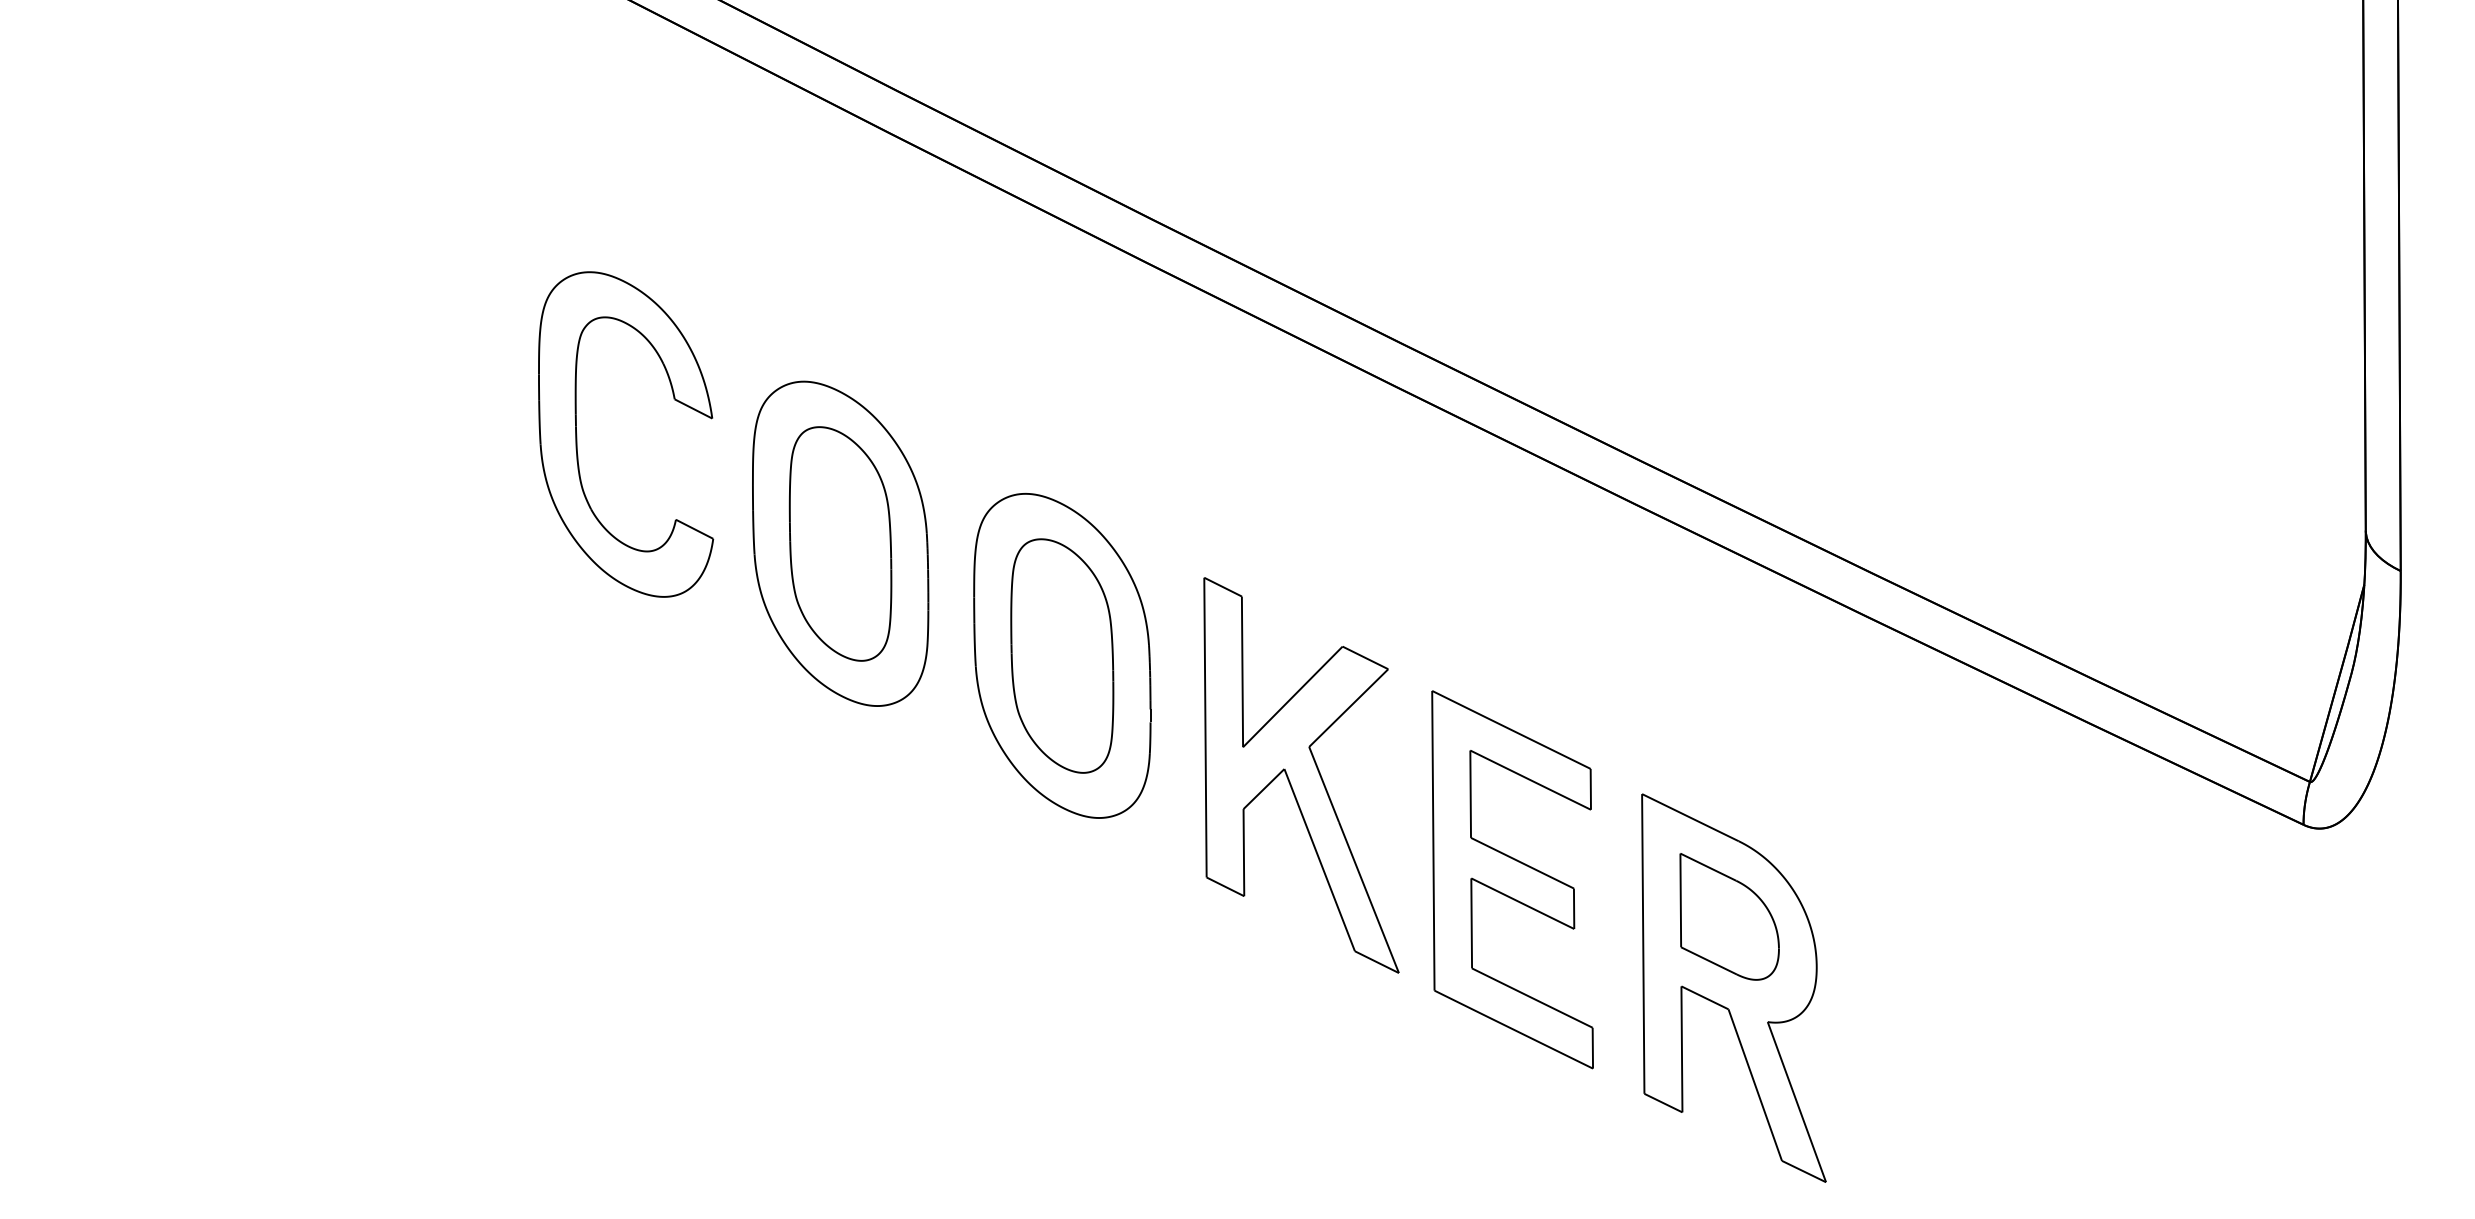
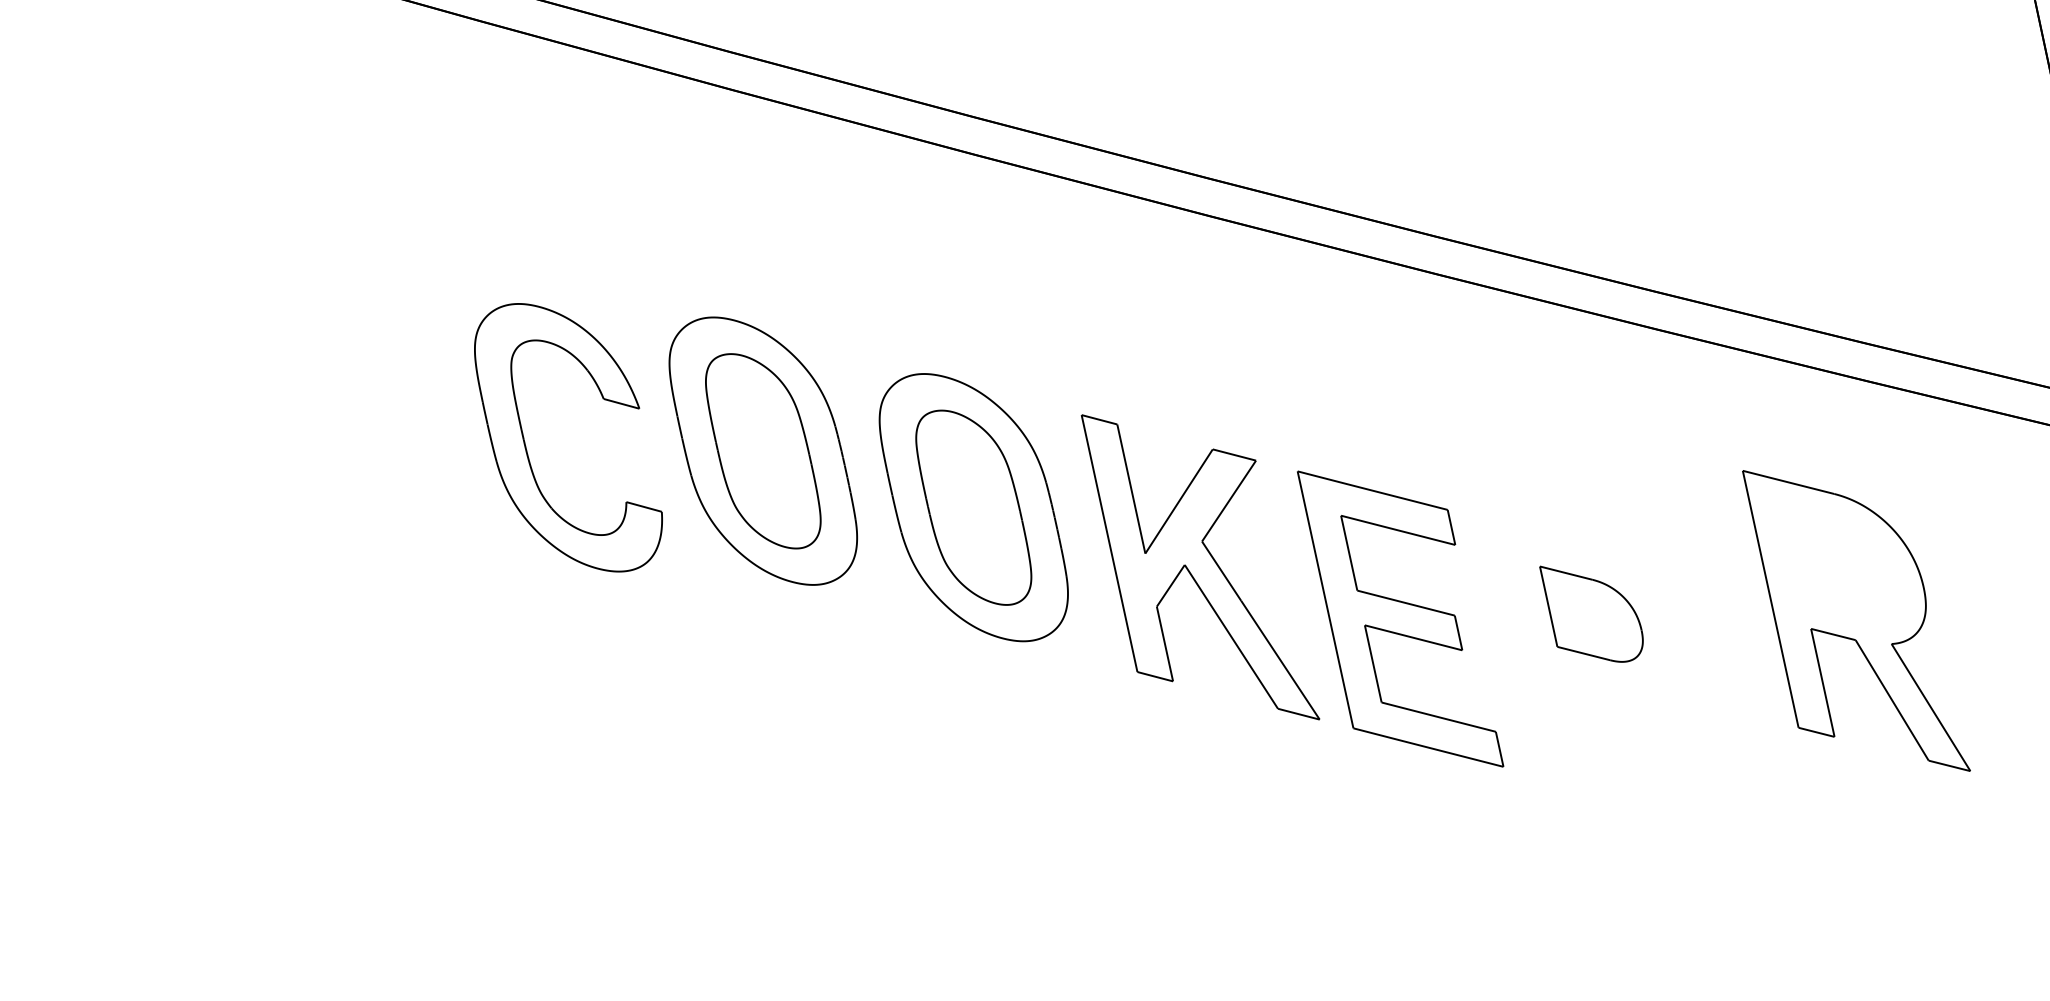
part: (577, 434) -> (526, 446), moved
part: (1733, 987) -> (1856, 620), moved

